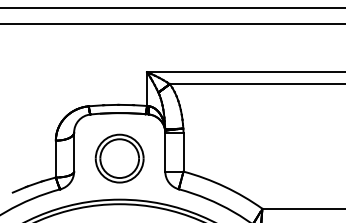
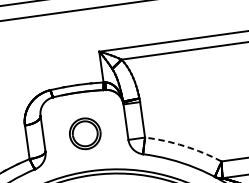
part: (119, 158) -> (85, 133), size x0.7
arc: (224, 186) -> (184, 145), solid -> dashed

